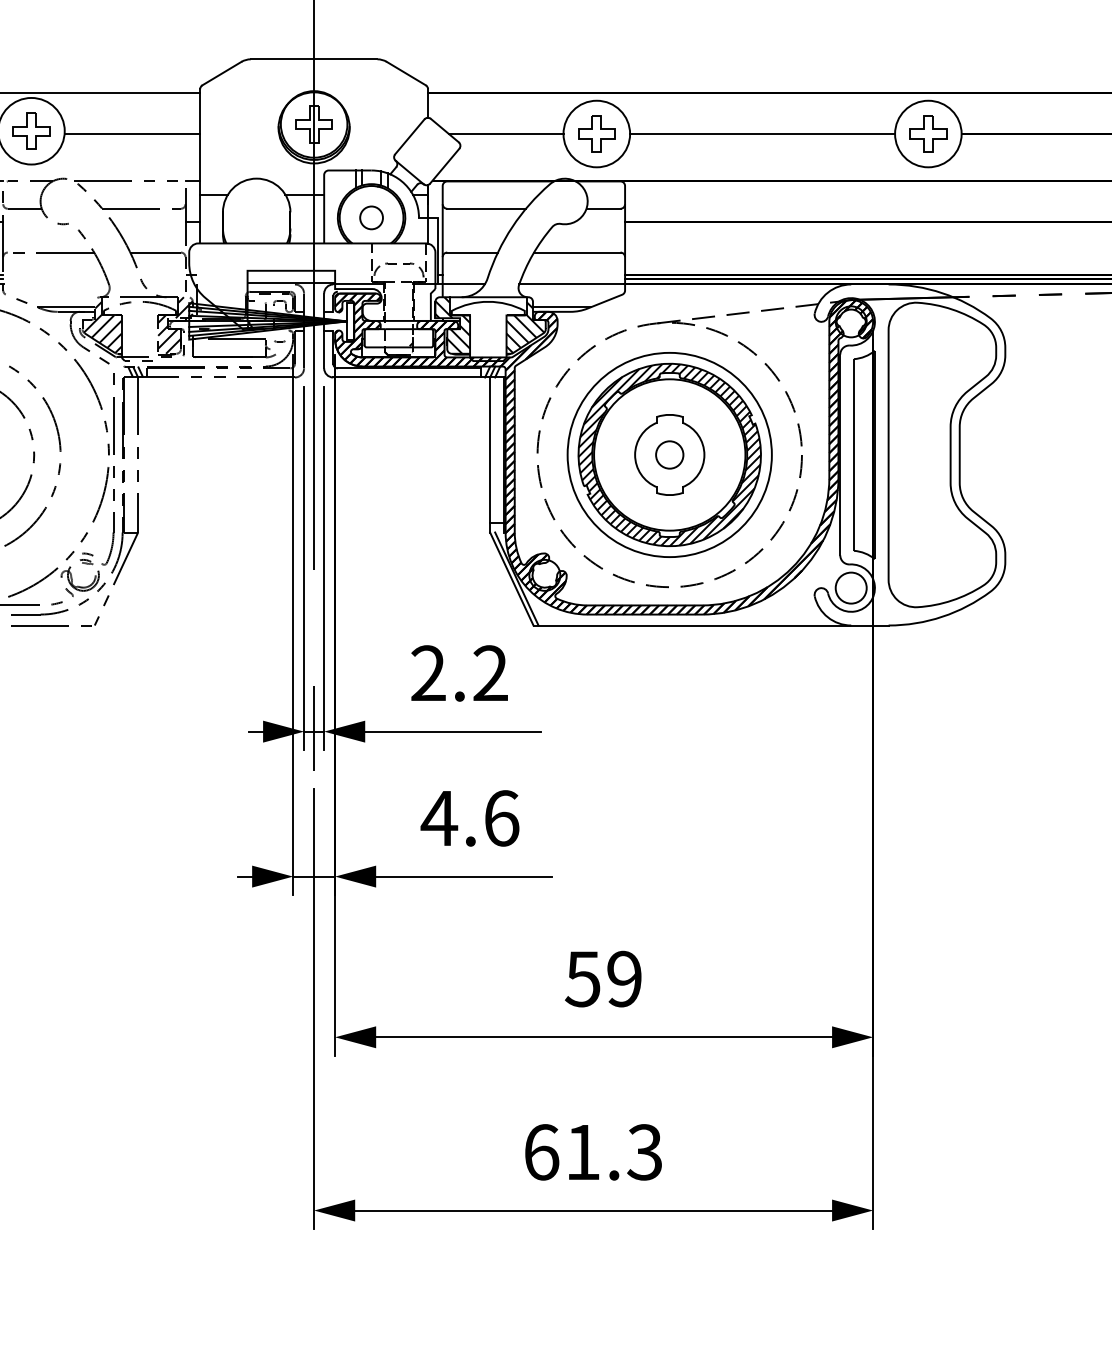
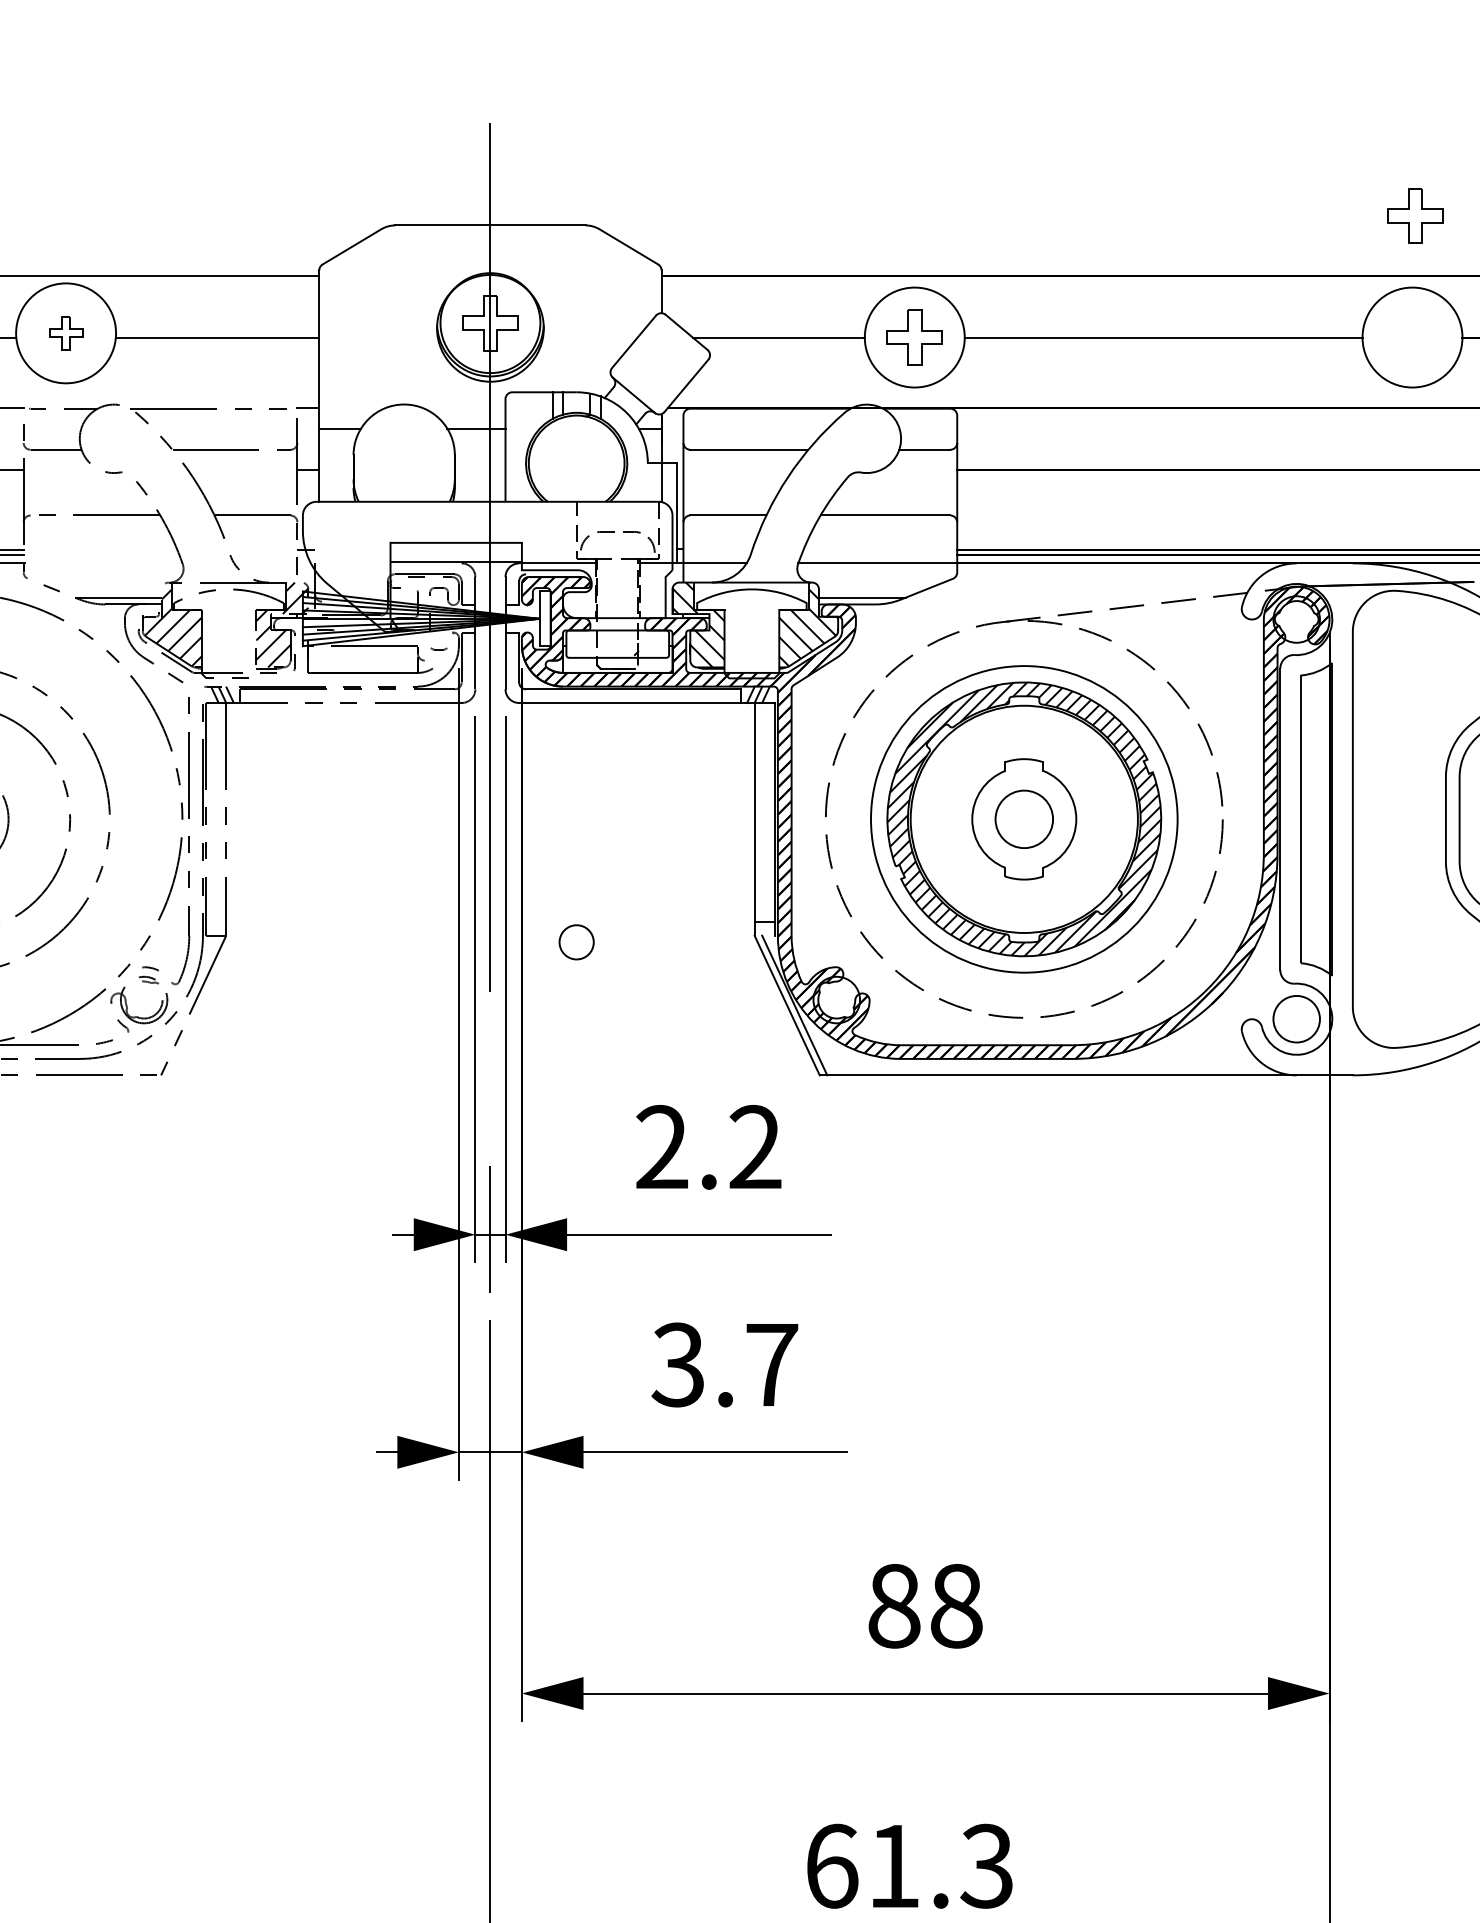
part: (31, 130) -> (66, 332), size x0.6
part: (928, 133) -> (1415, 215), moved
circle: (371, 217) -> (576, 941), moved
circle: (669, 454) -> (1023, 818), size x1.4
text: (469, 818) -> (723, 1365), 4.6 -> 3.7
text: (603, 978) -> (924, 1605), 59 -> 88

